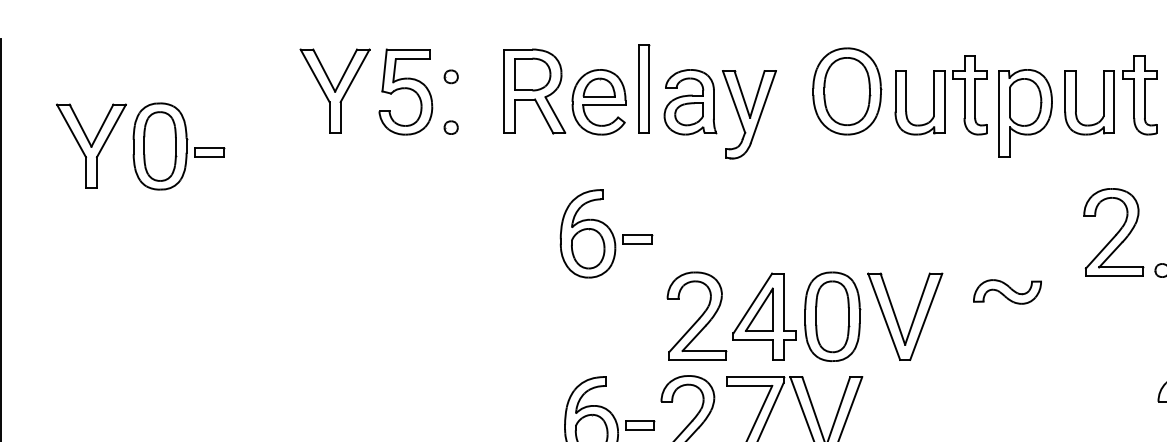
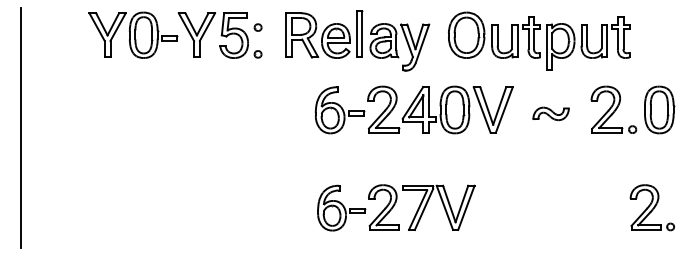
part: (140, 144) -> (133, 34), moved
part: (1006, 291) -> (550, 113), moved
part: (805, 315) -> (440, 109), moved

